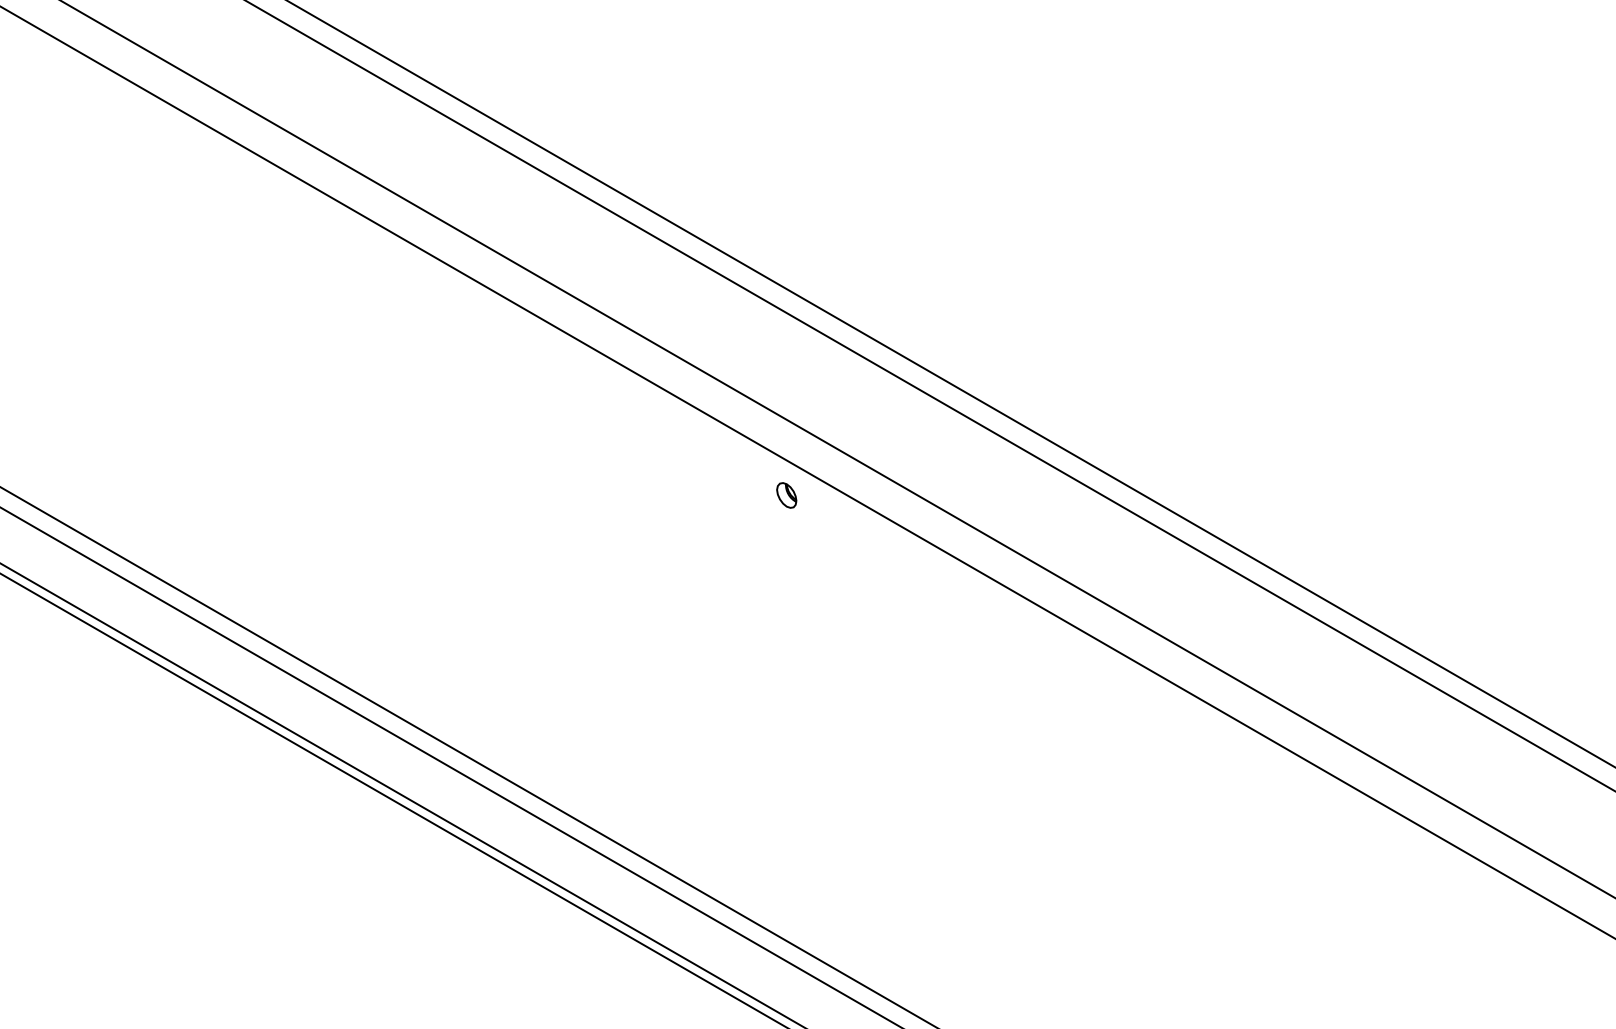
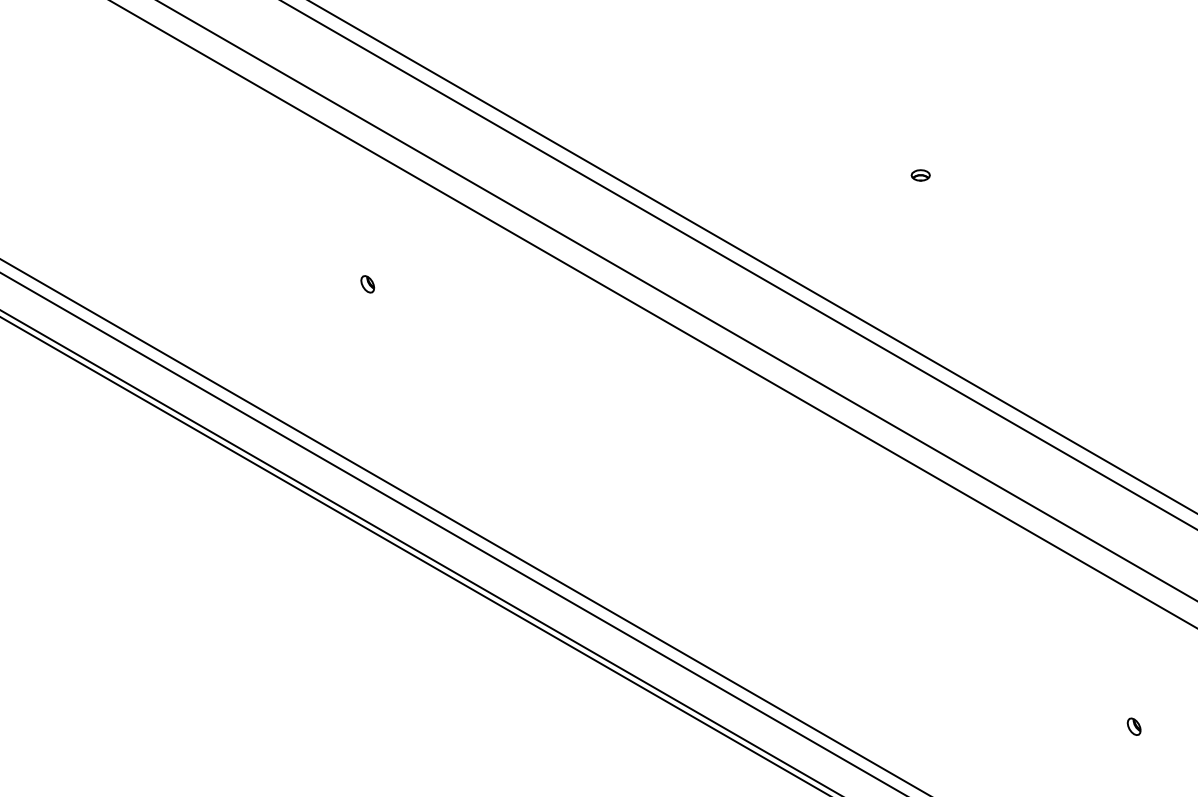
part: (1324, 332) -> (920, 175), added
part: (786, 495) -> (367, 284), moved

